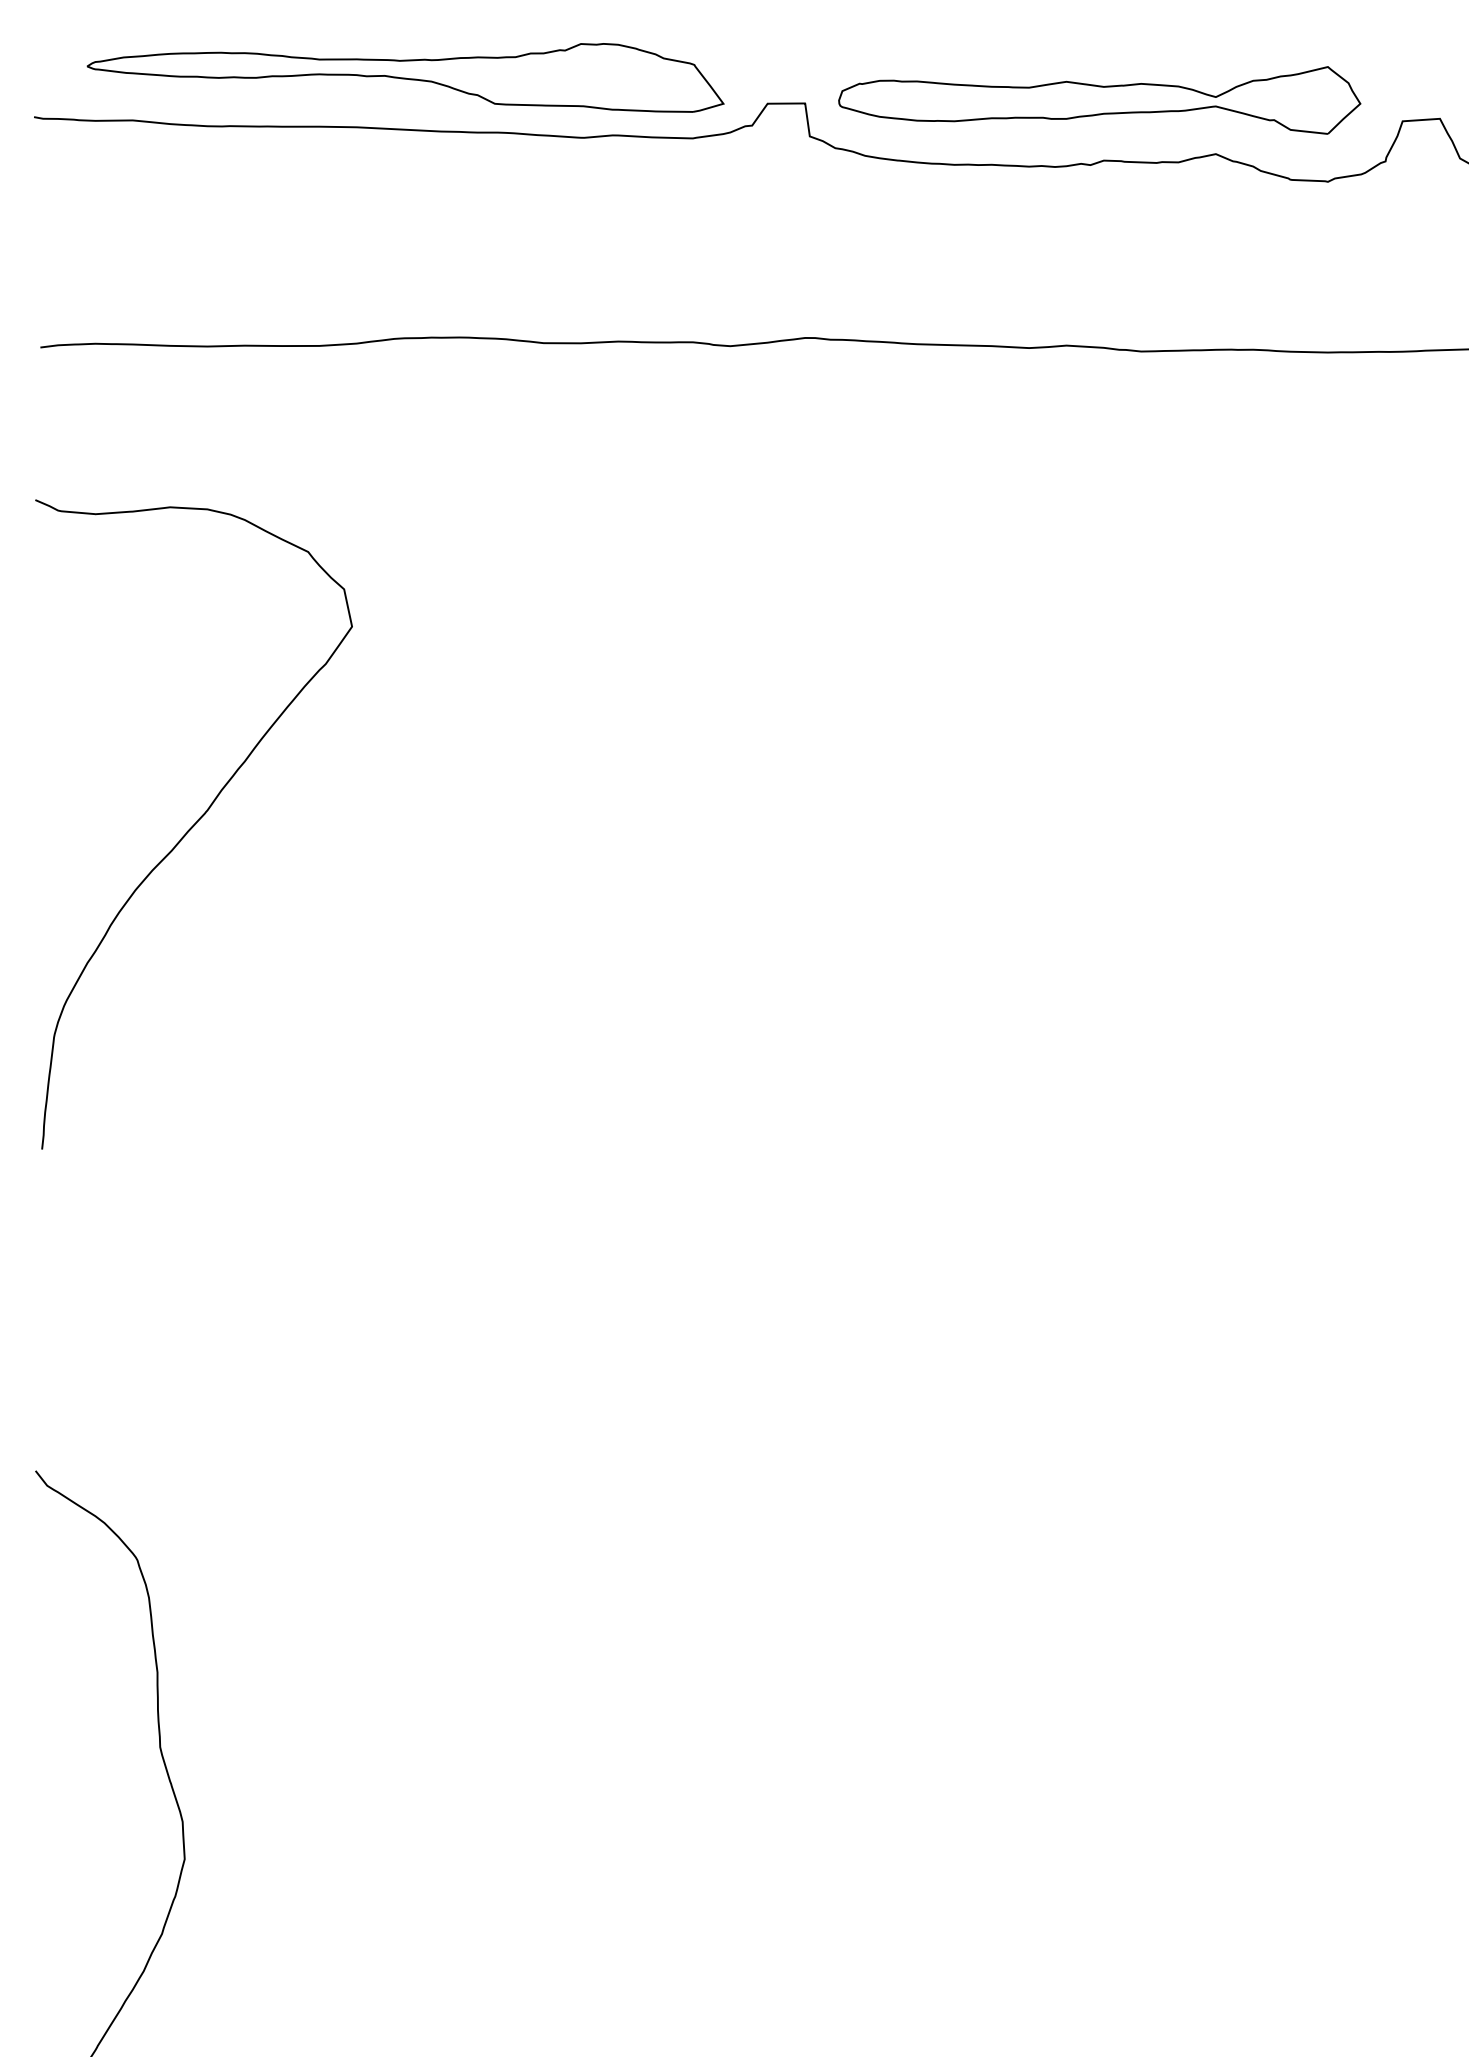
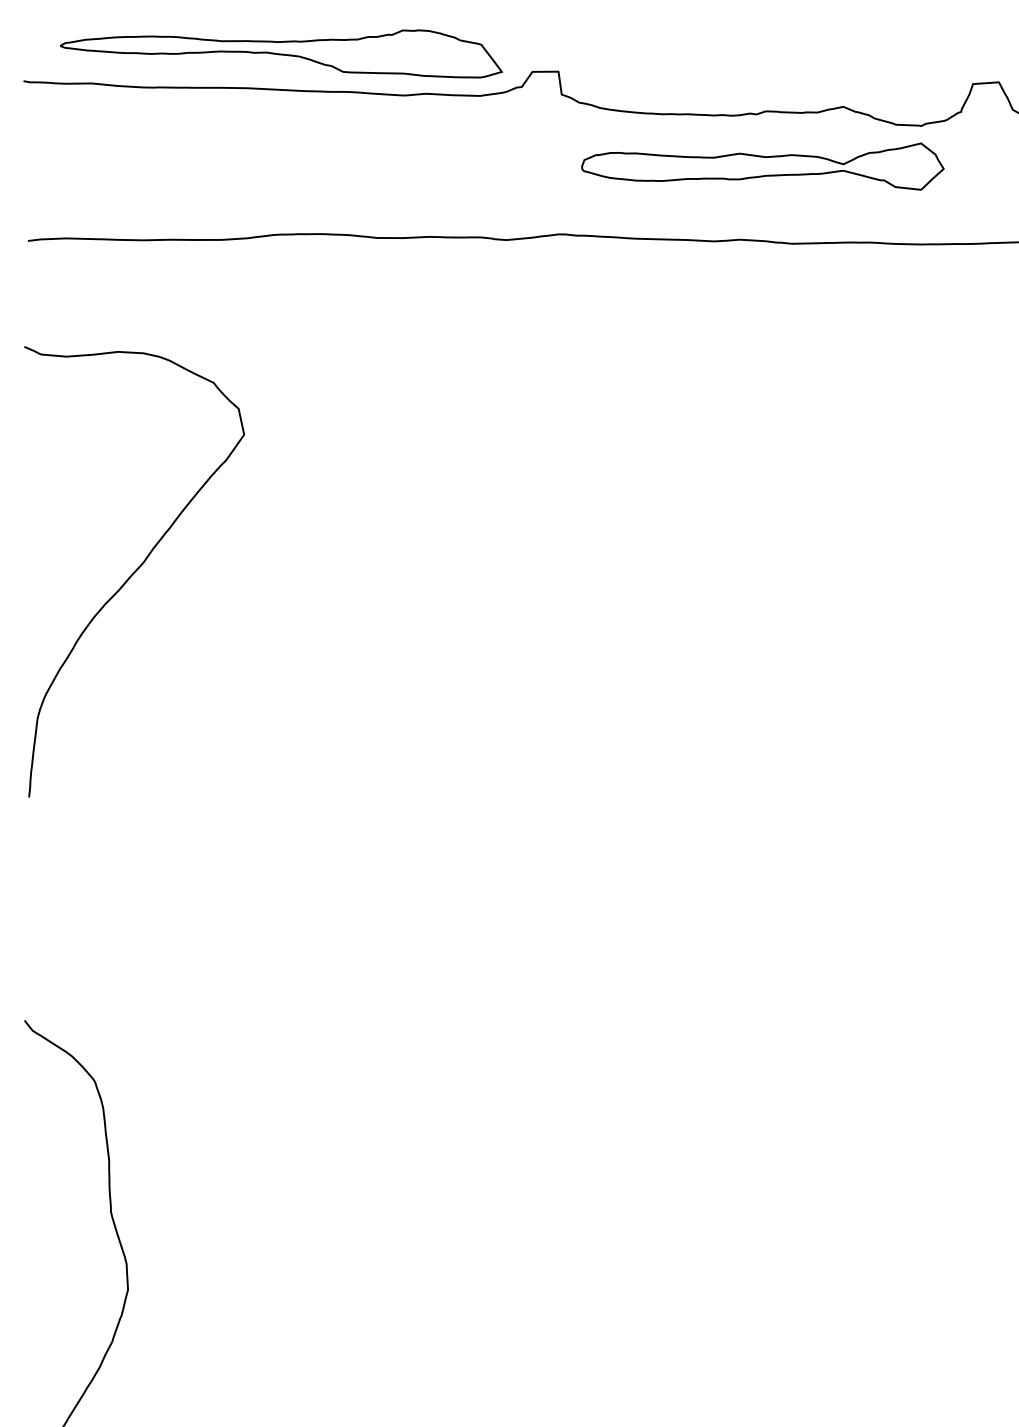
part: (1099, 100) -> (762, 166), moved

